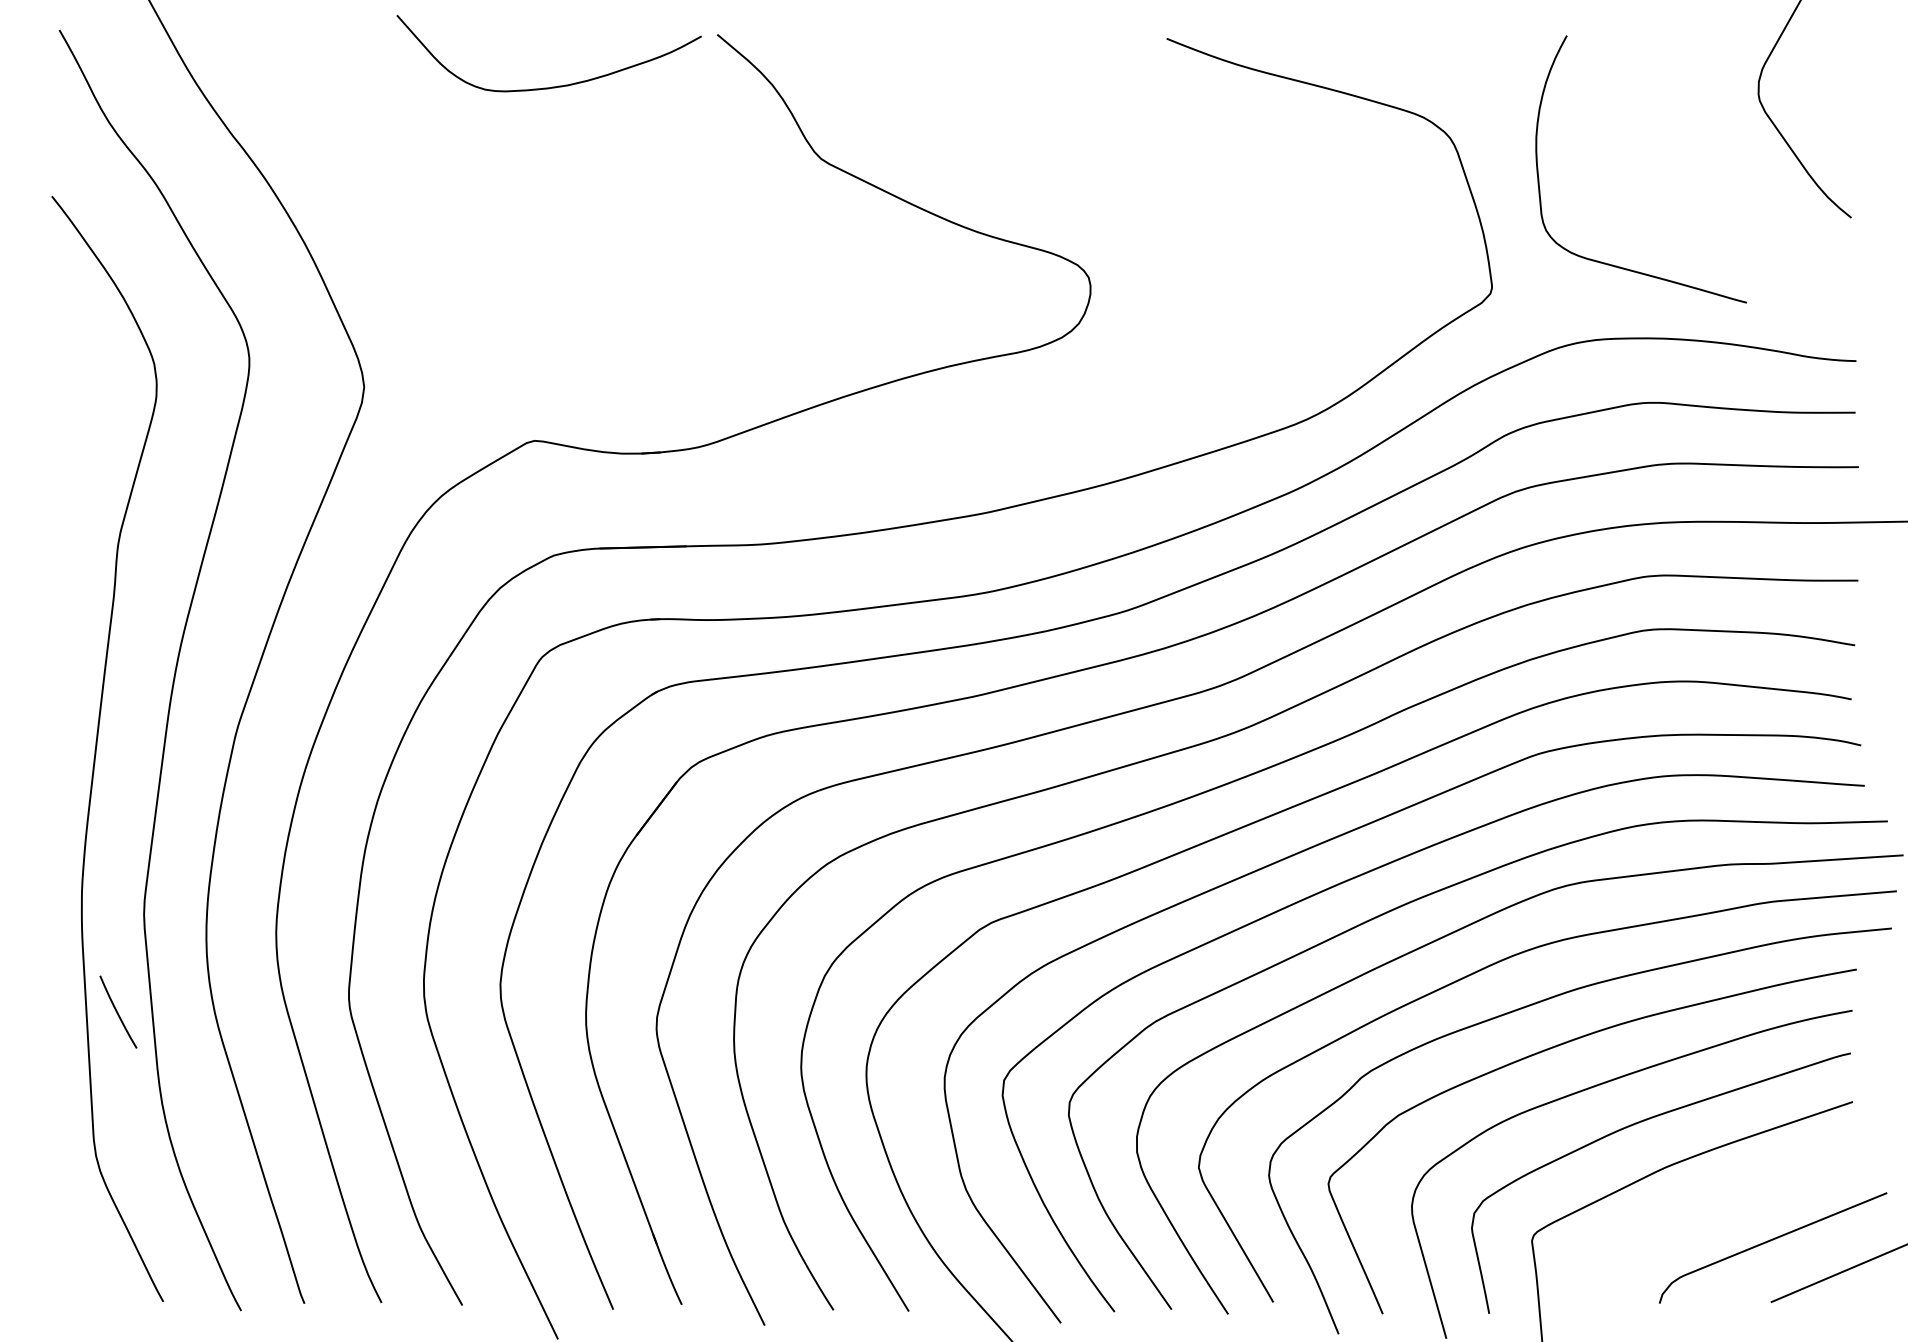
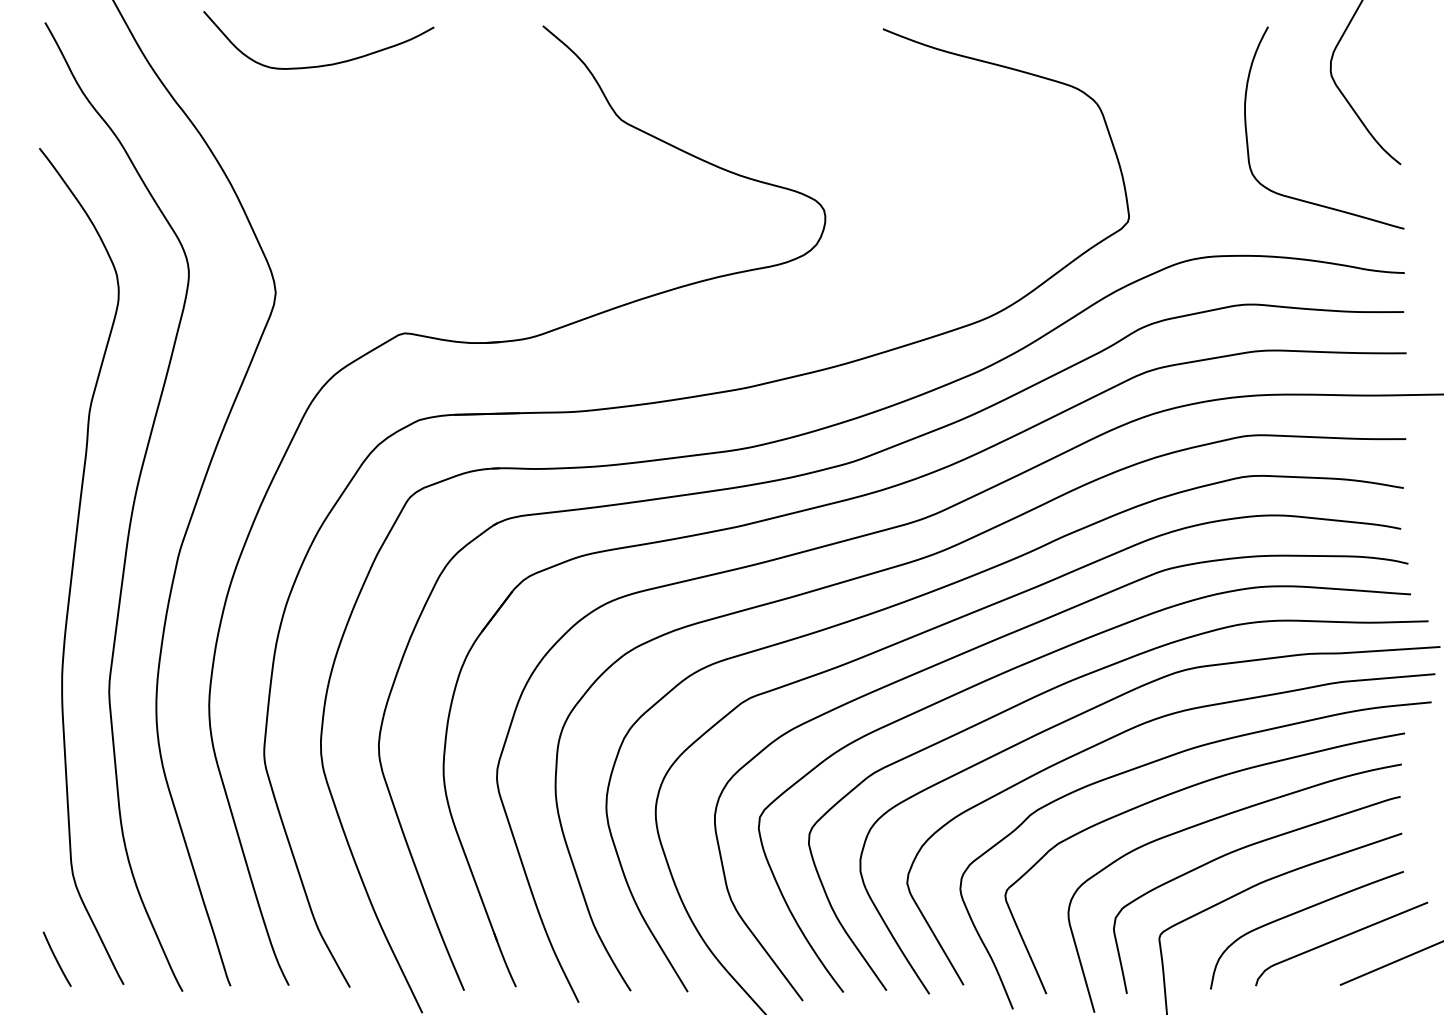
curve: (551, 86) -> (320, 65), moved
curve: (1616, 265) -> (1305, 200), moved
curve: (117, 1011) -> (56, 958), moved
curve: (1716, 1206) -> (1298, 912), added

